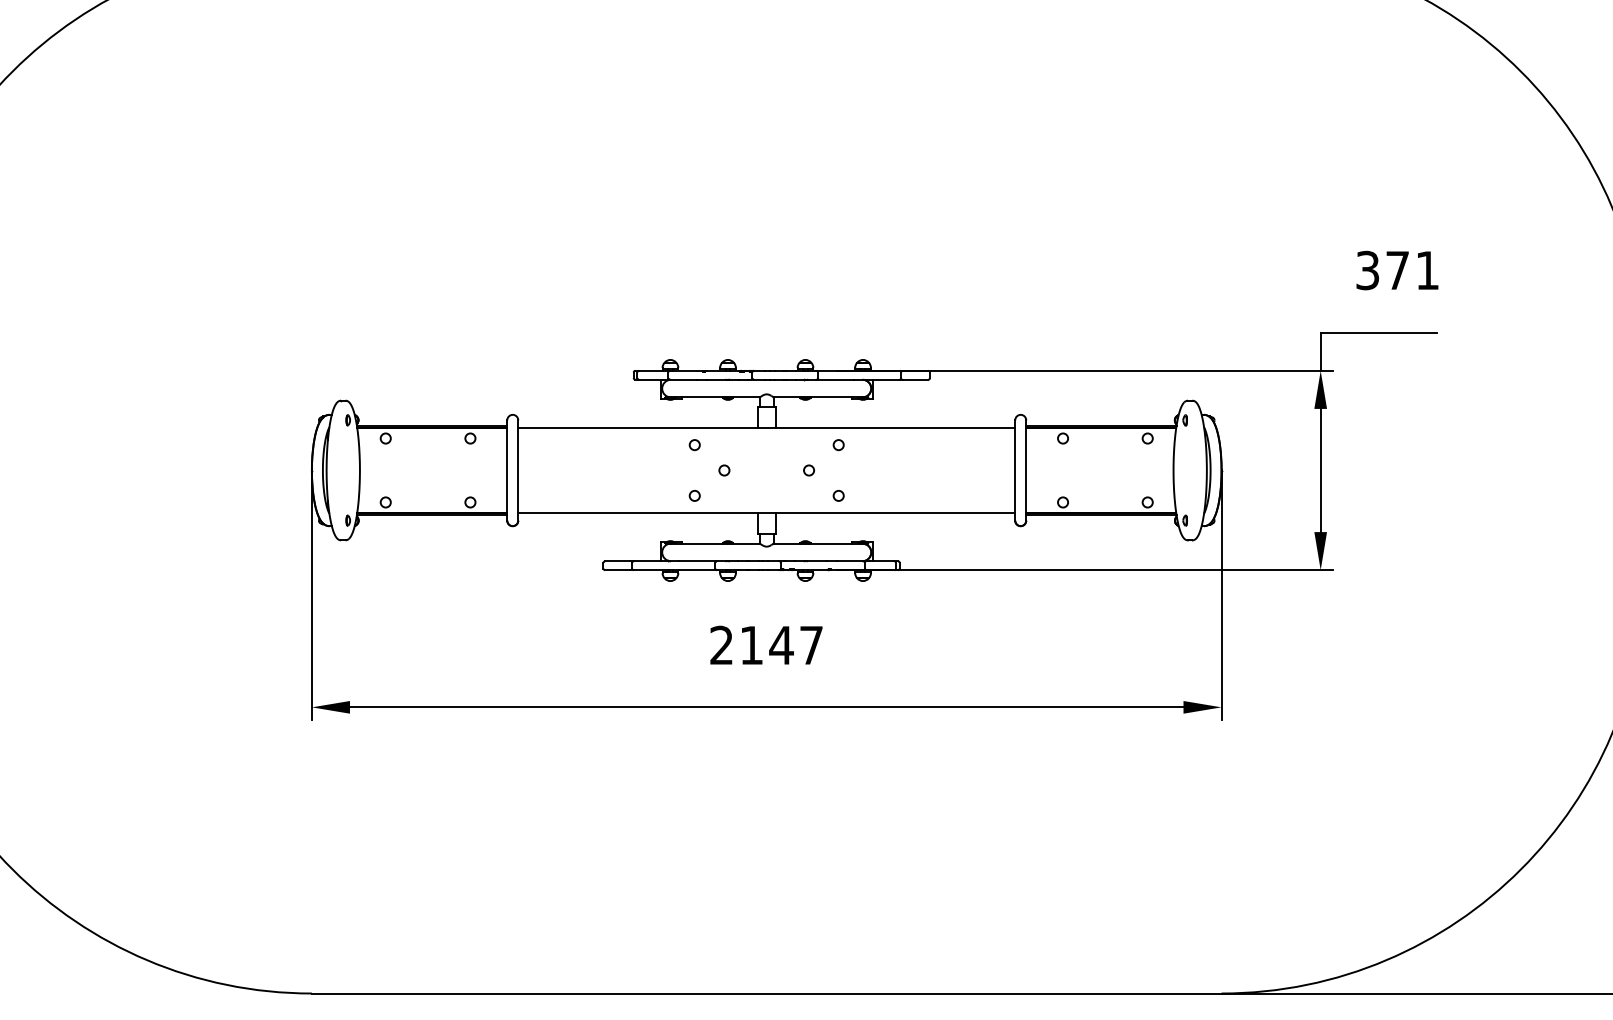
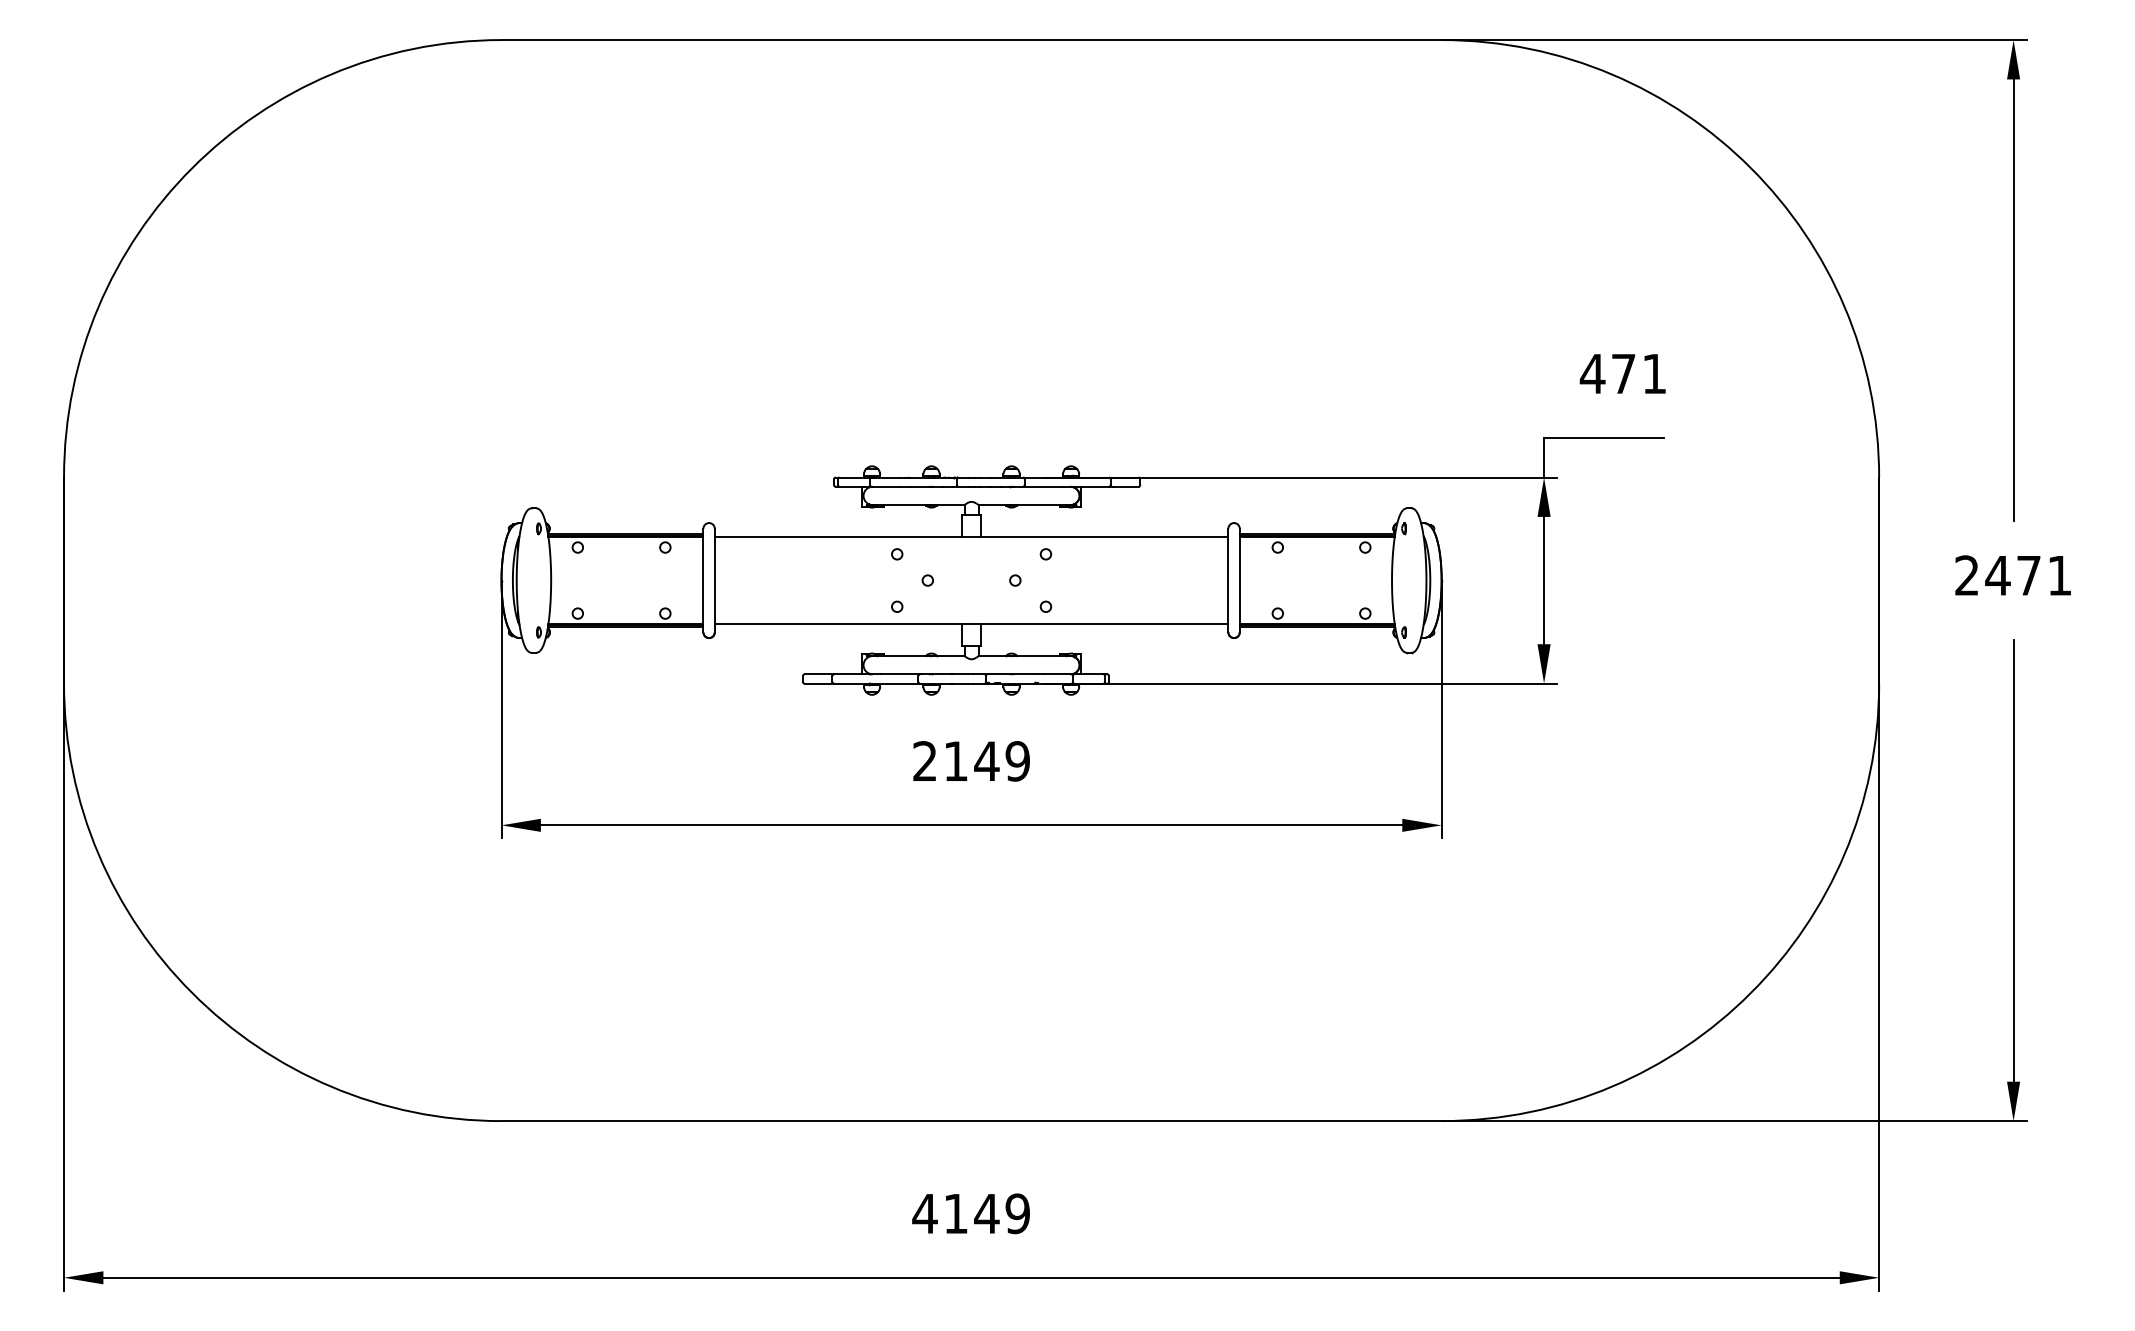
text: (1367, 270) -> (1592, 373), 371 -> 471
text: (811, 645) -> (1017, 761), 2147 -> 2149

